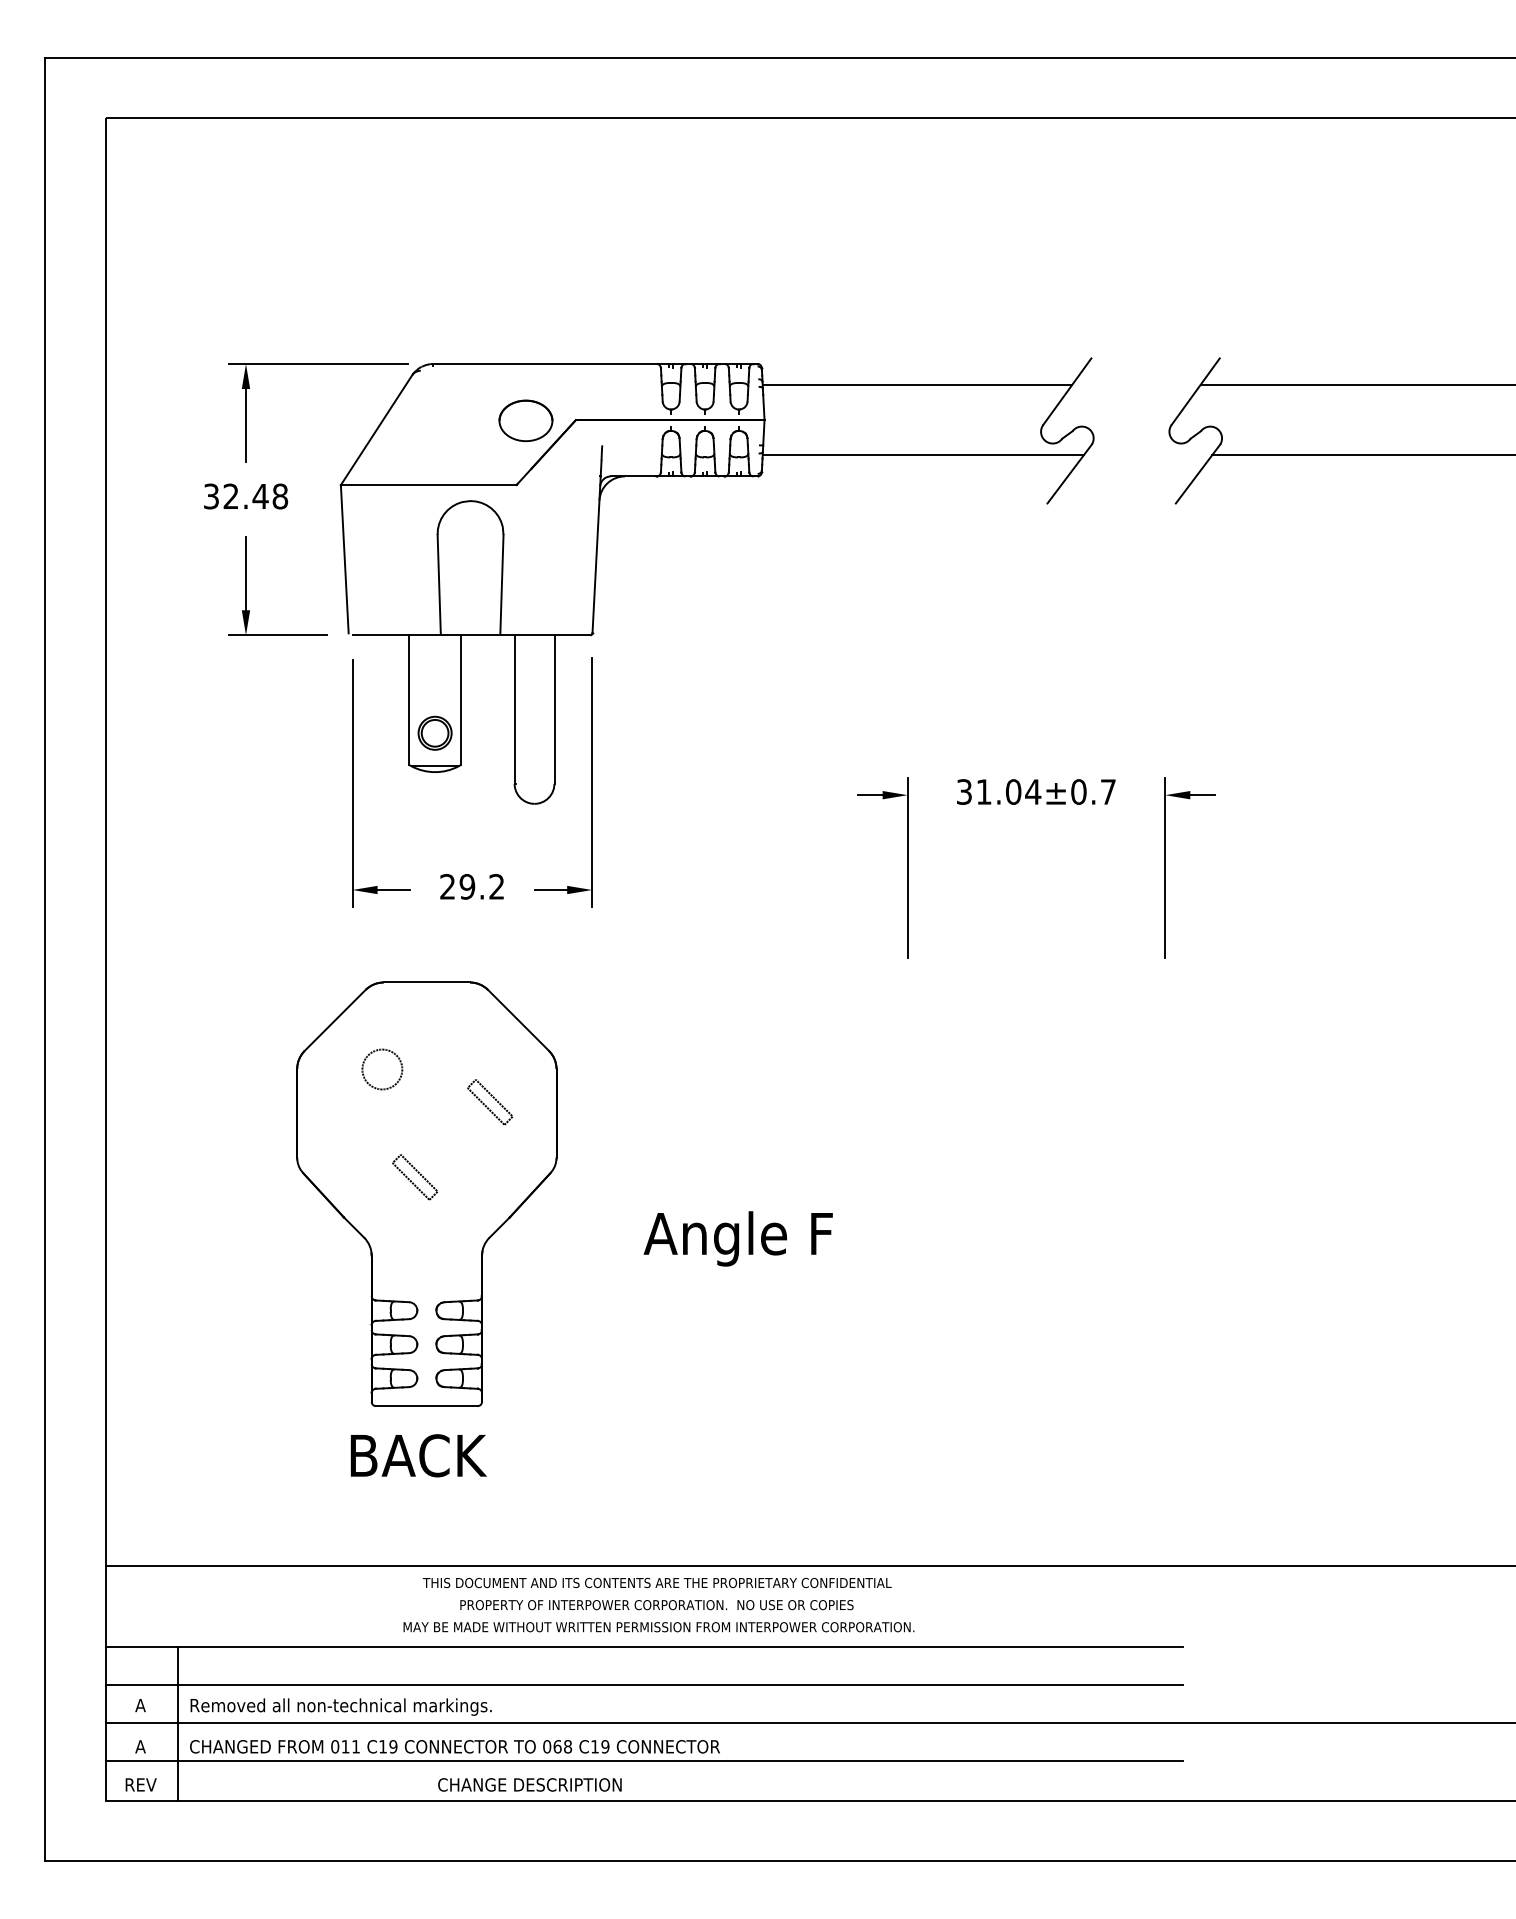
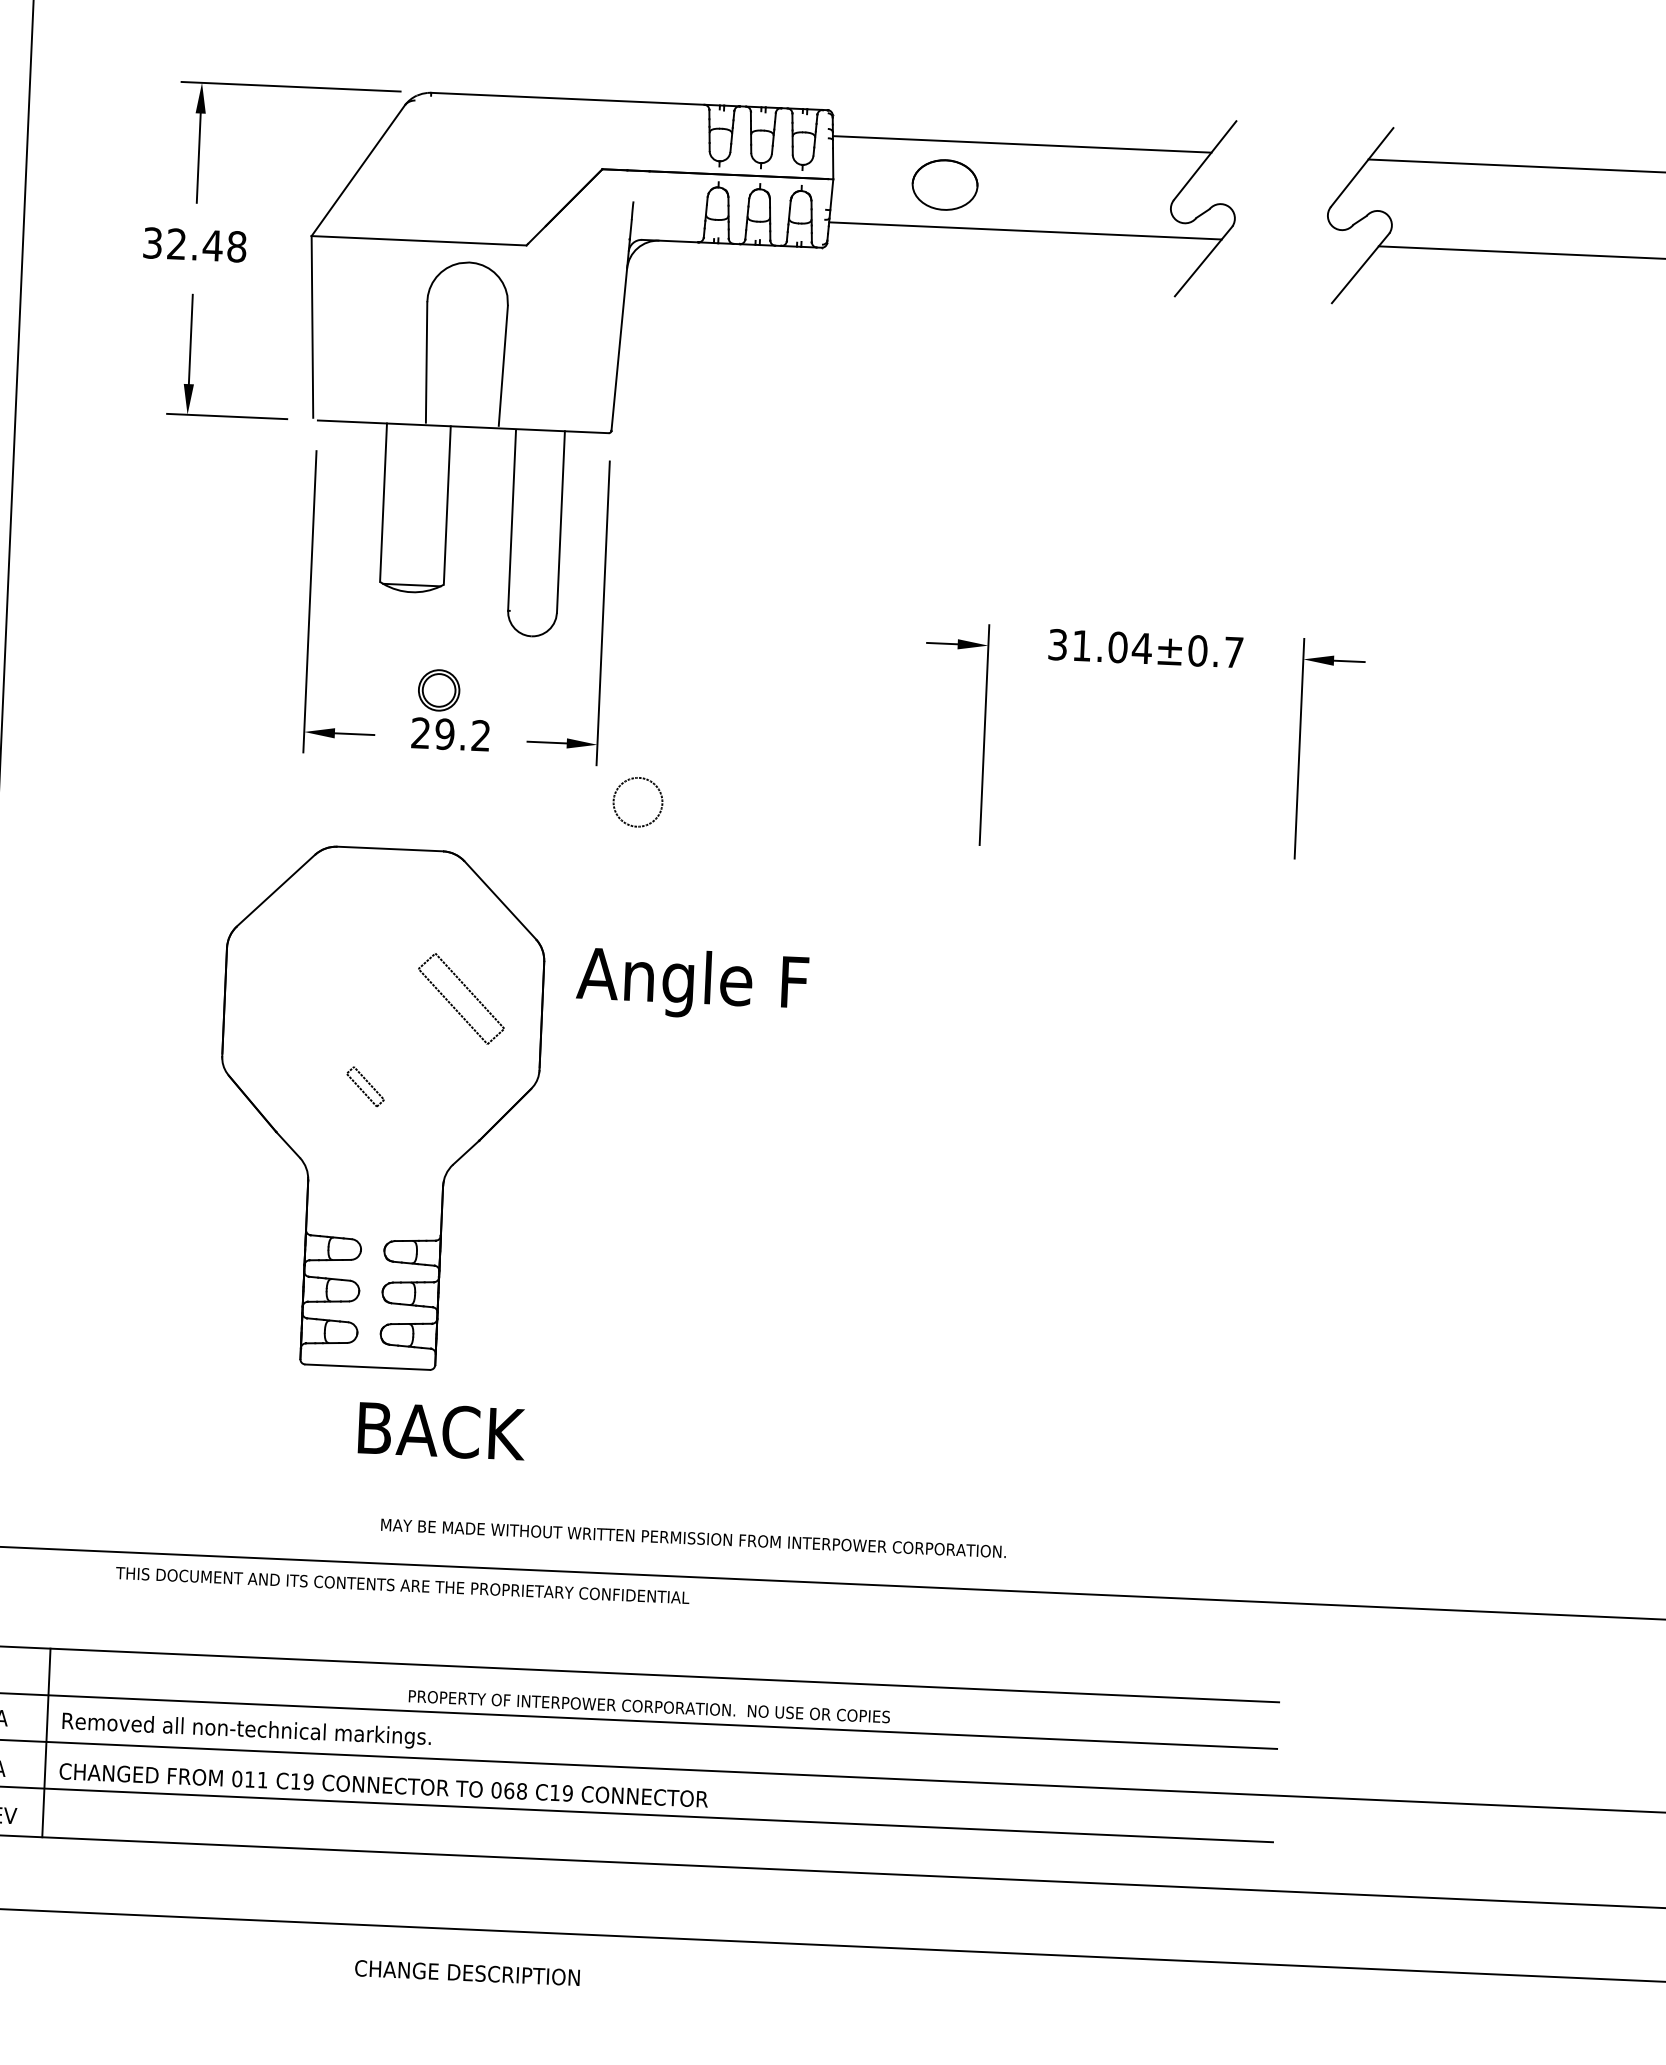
part: (525, 420) -> (944, 184), moved
part: (434, 732) -> (438, 689), moved
circle: (382, 1069) -> (638, 802), moved
part: (489, 1102) -> (460, 999), size x1.6
part: (414, 1177) -> (364, 1086), size x0.7
text: (737, 1238) -> (691, 983), moved
text: (418, 1455) -> (441, 1430), moved
text: (656, 1582) -> (401, 1584), moved
text: (656, 1605) -> (648, 1707), moved
text: (658, 1627) -> (693, 1538), moved
text: (529, 1784) -> (466, 1972), moved

